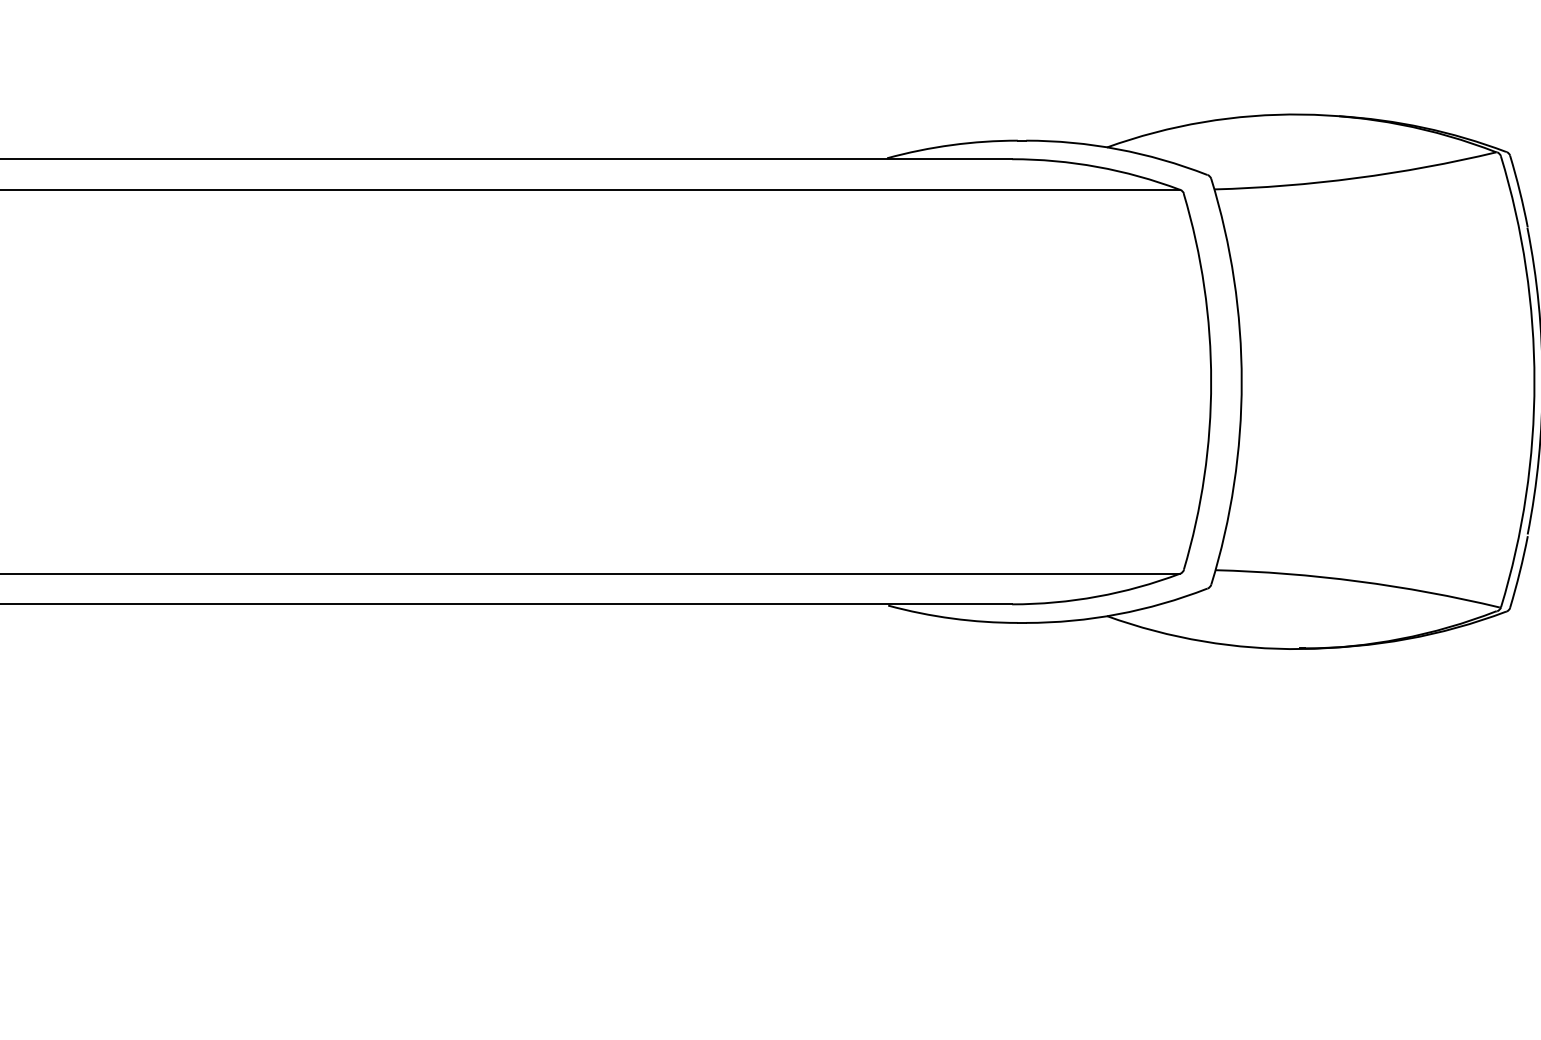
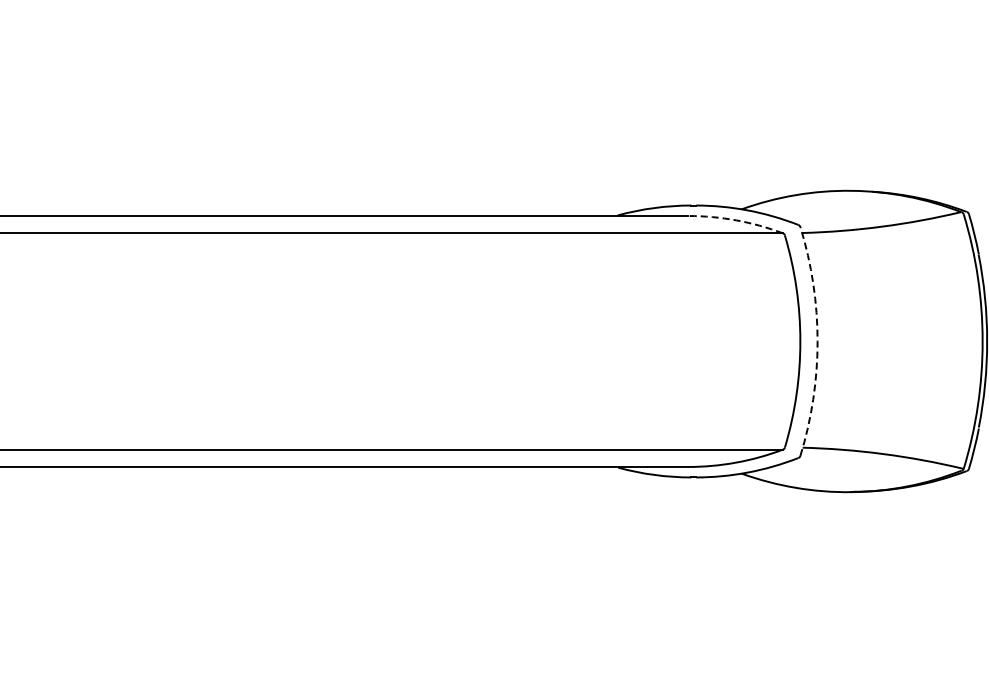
arc: (1097, 167) -> (736, 220), solid -> dashed
arc: (1241, 381) -> (817, 341), solid -> dashed

